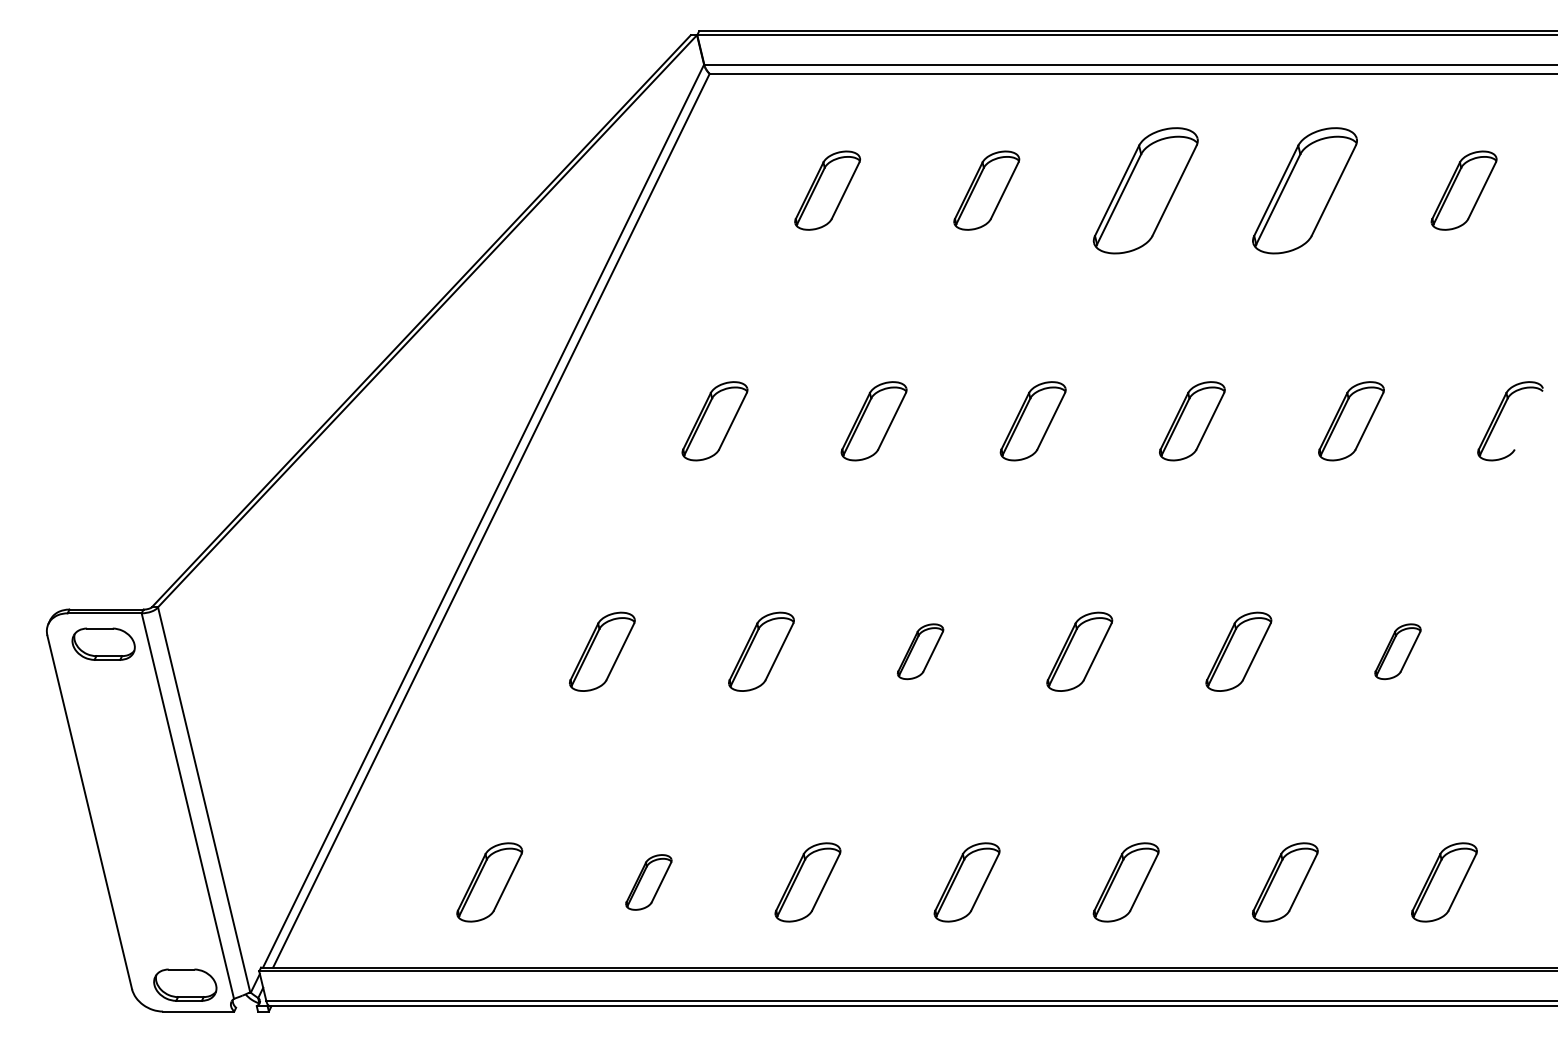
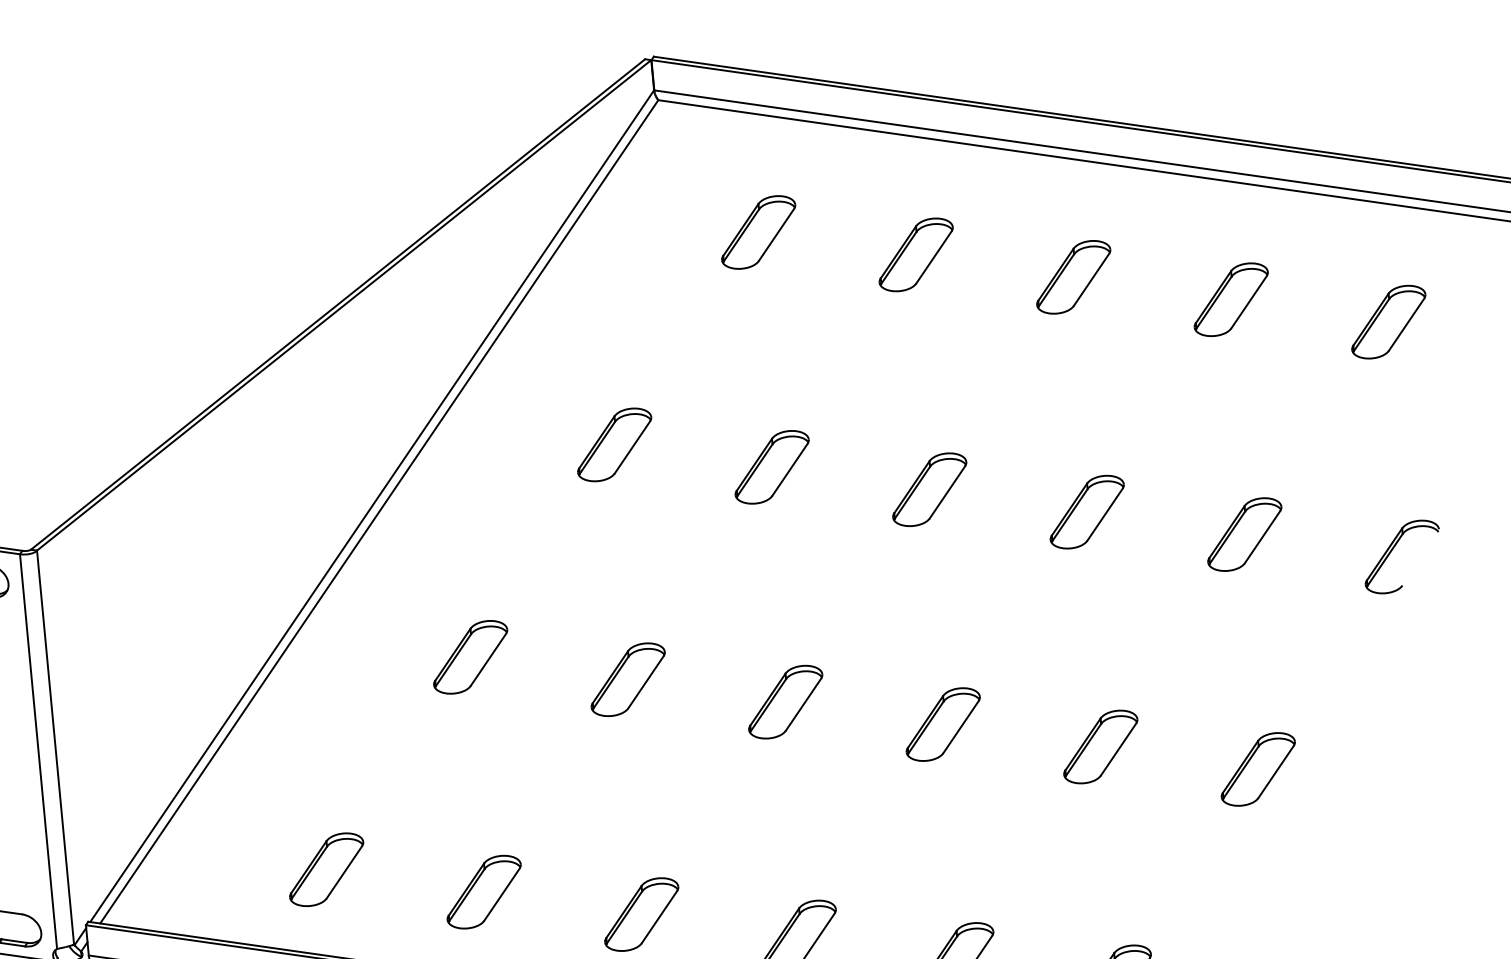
part: (1145, 190) -> (1073, 277), size x0.62
part: (1304, 190) -> (1230, 299), size x0.62
part: (920, 651) -> (785, 701), size x1.43
part: (1397, 651) -> (1257, 769), size x1.43
part: (648, 882) -> (483, 892), size x1.43

